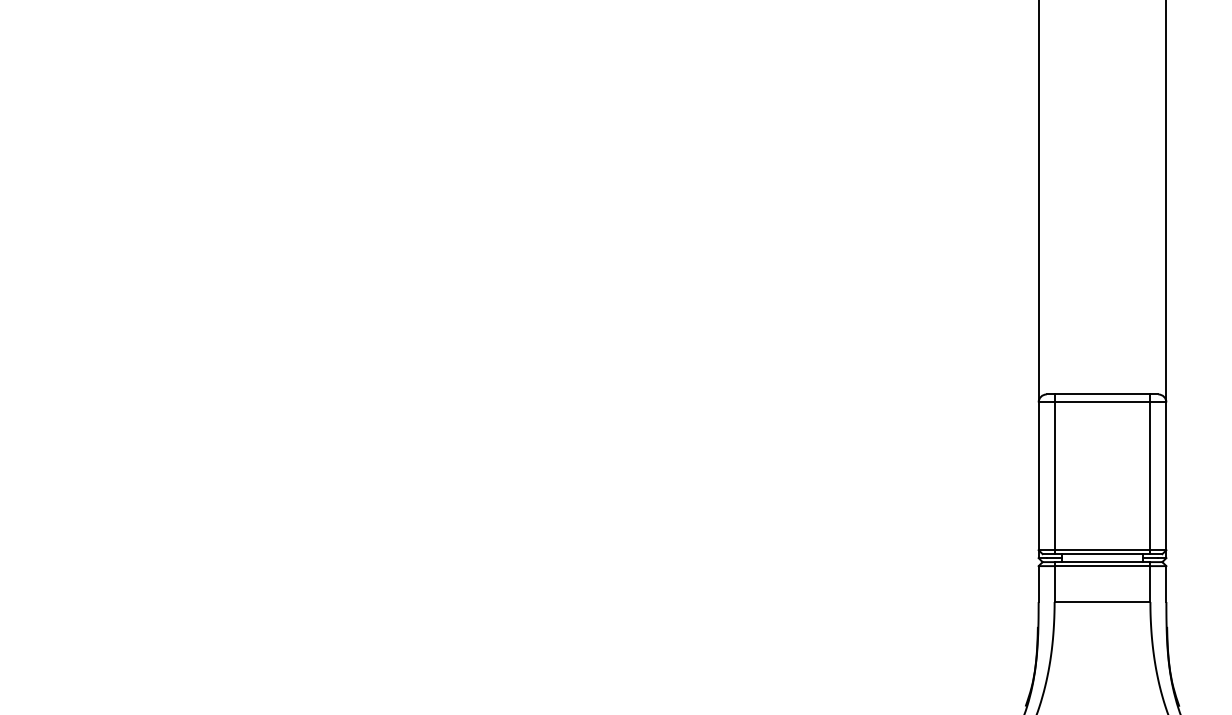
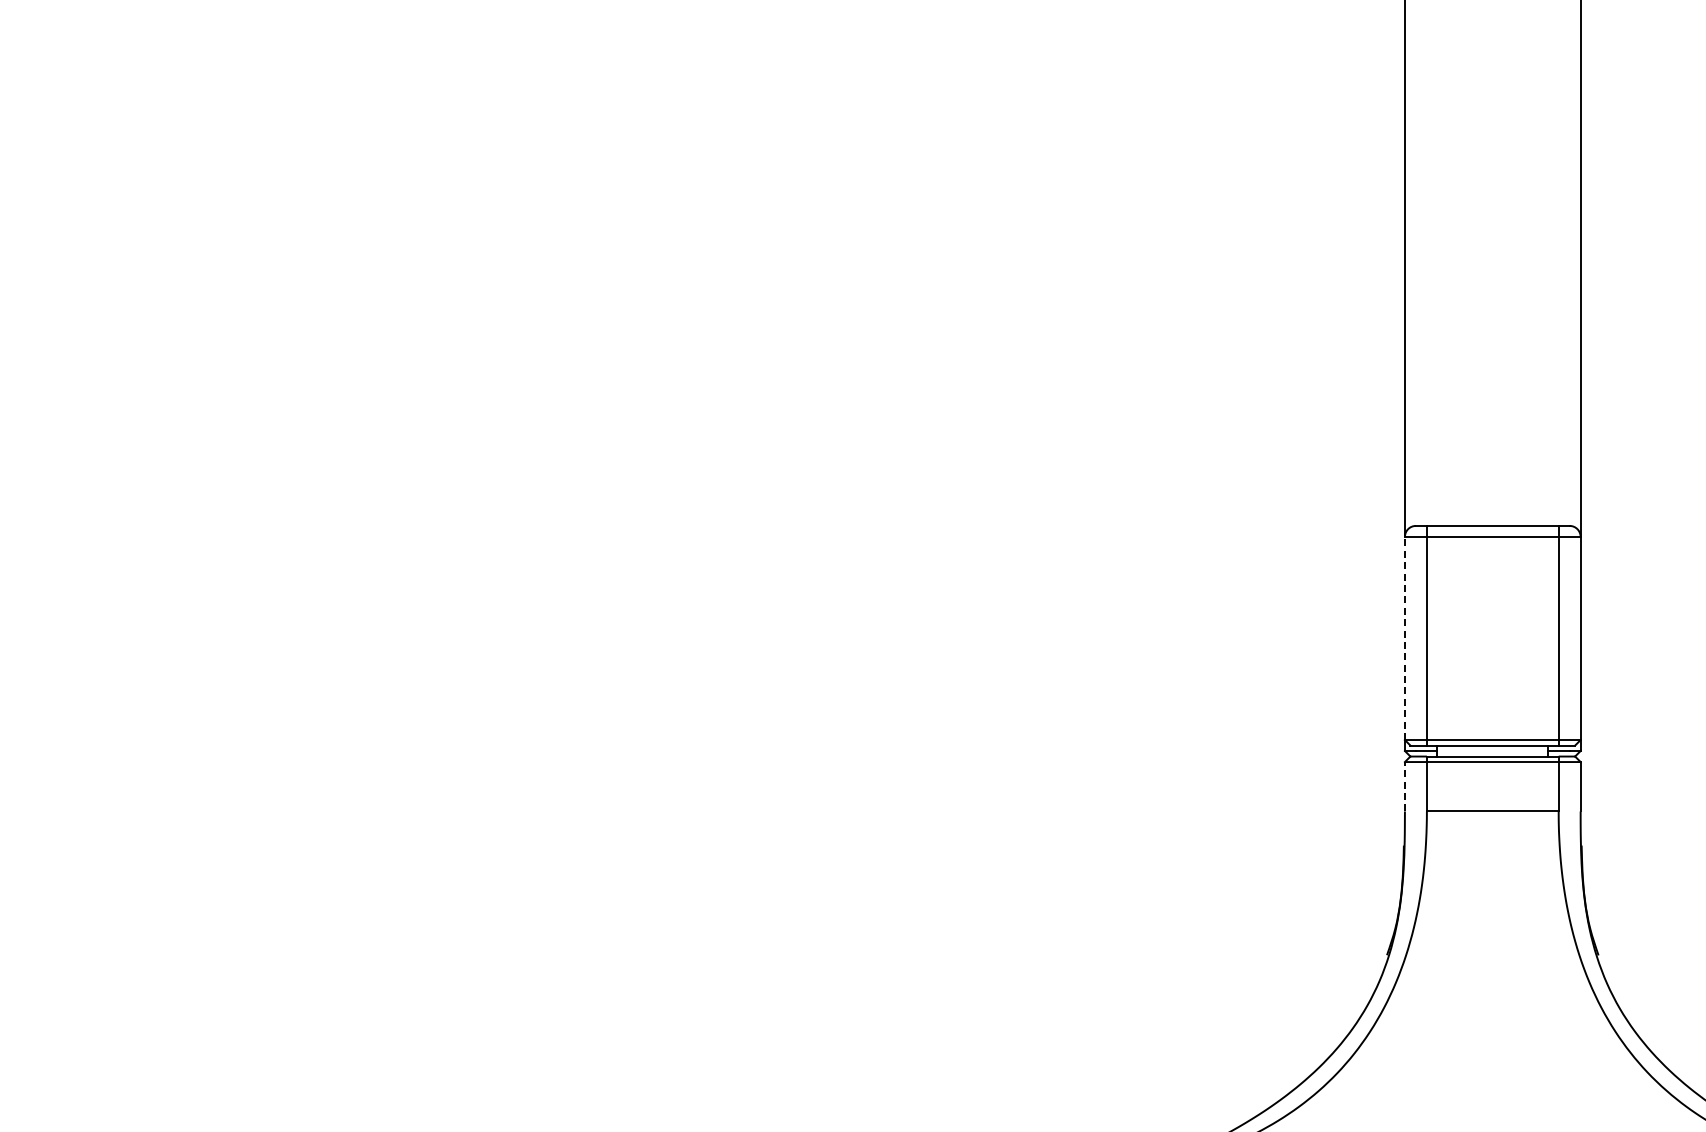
line: (1038, 476) -> (1404, 638), solid -> dashed
line: (1038, 583) -> (1404, 786), solid -> dashed

